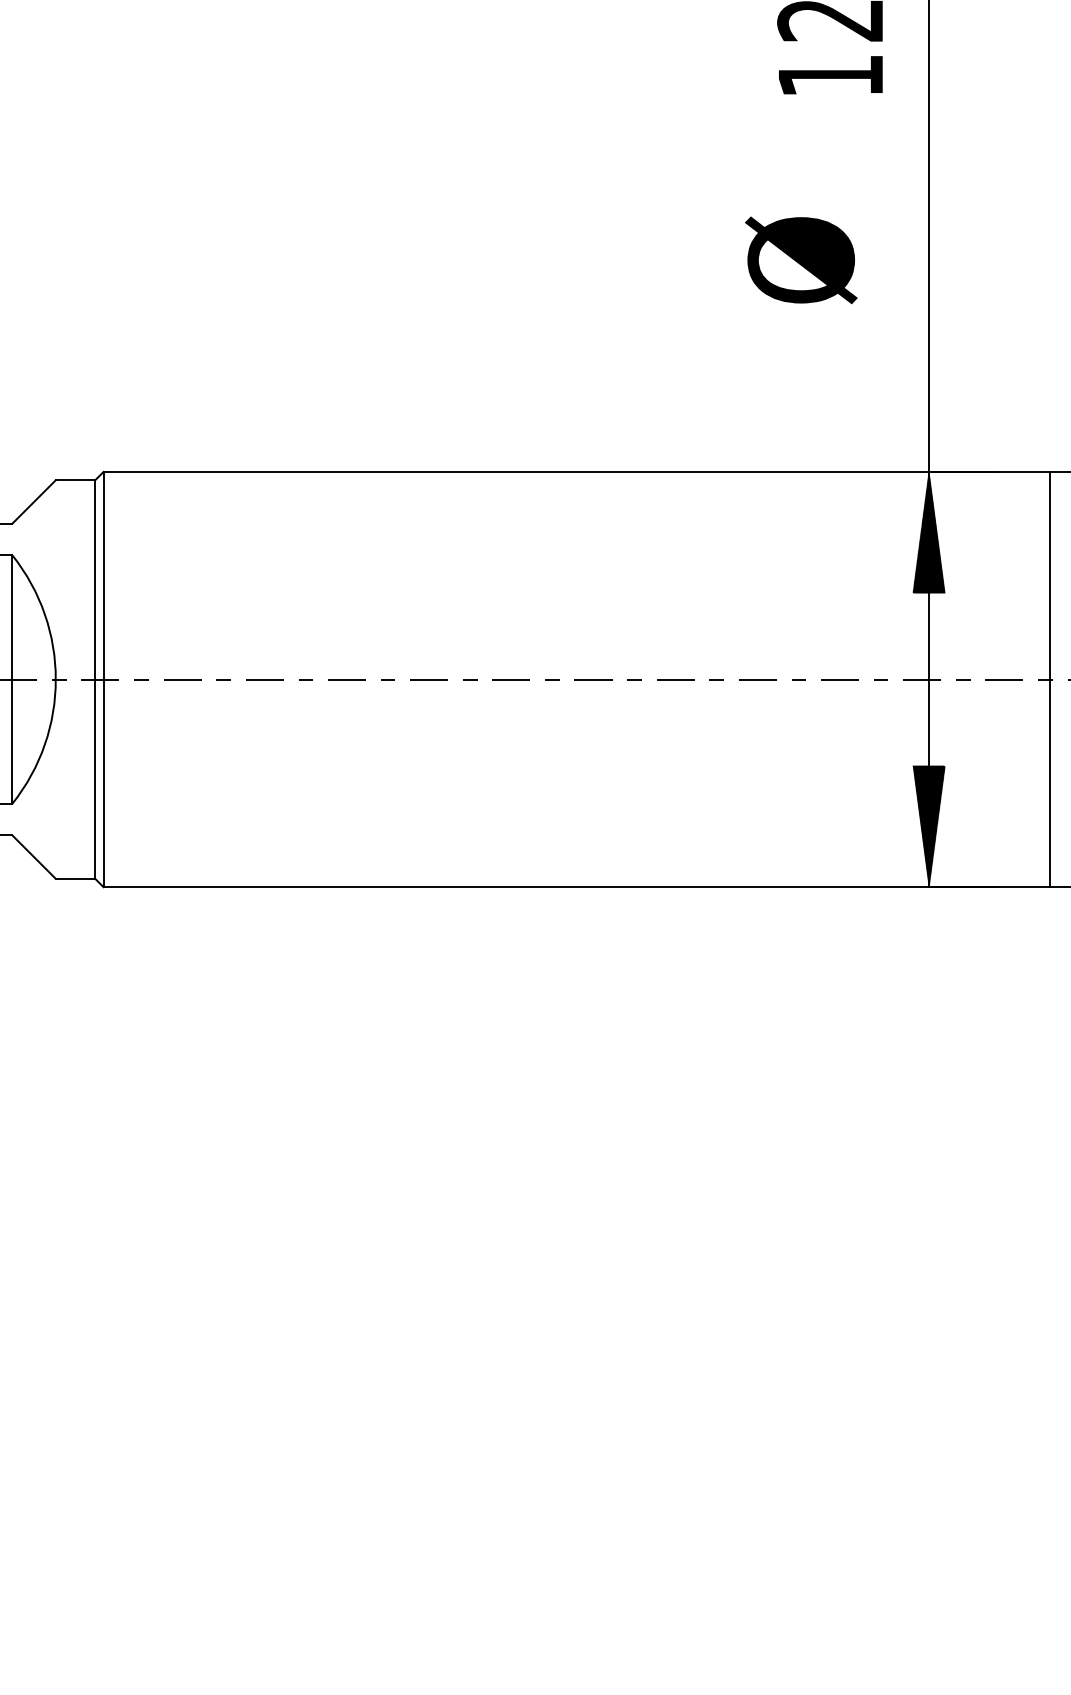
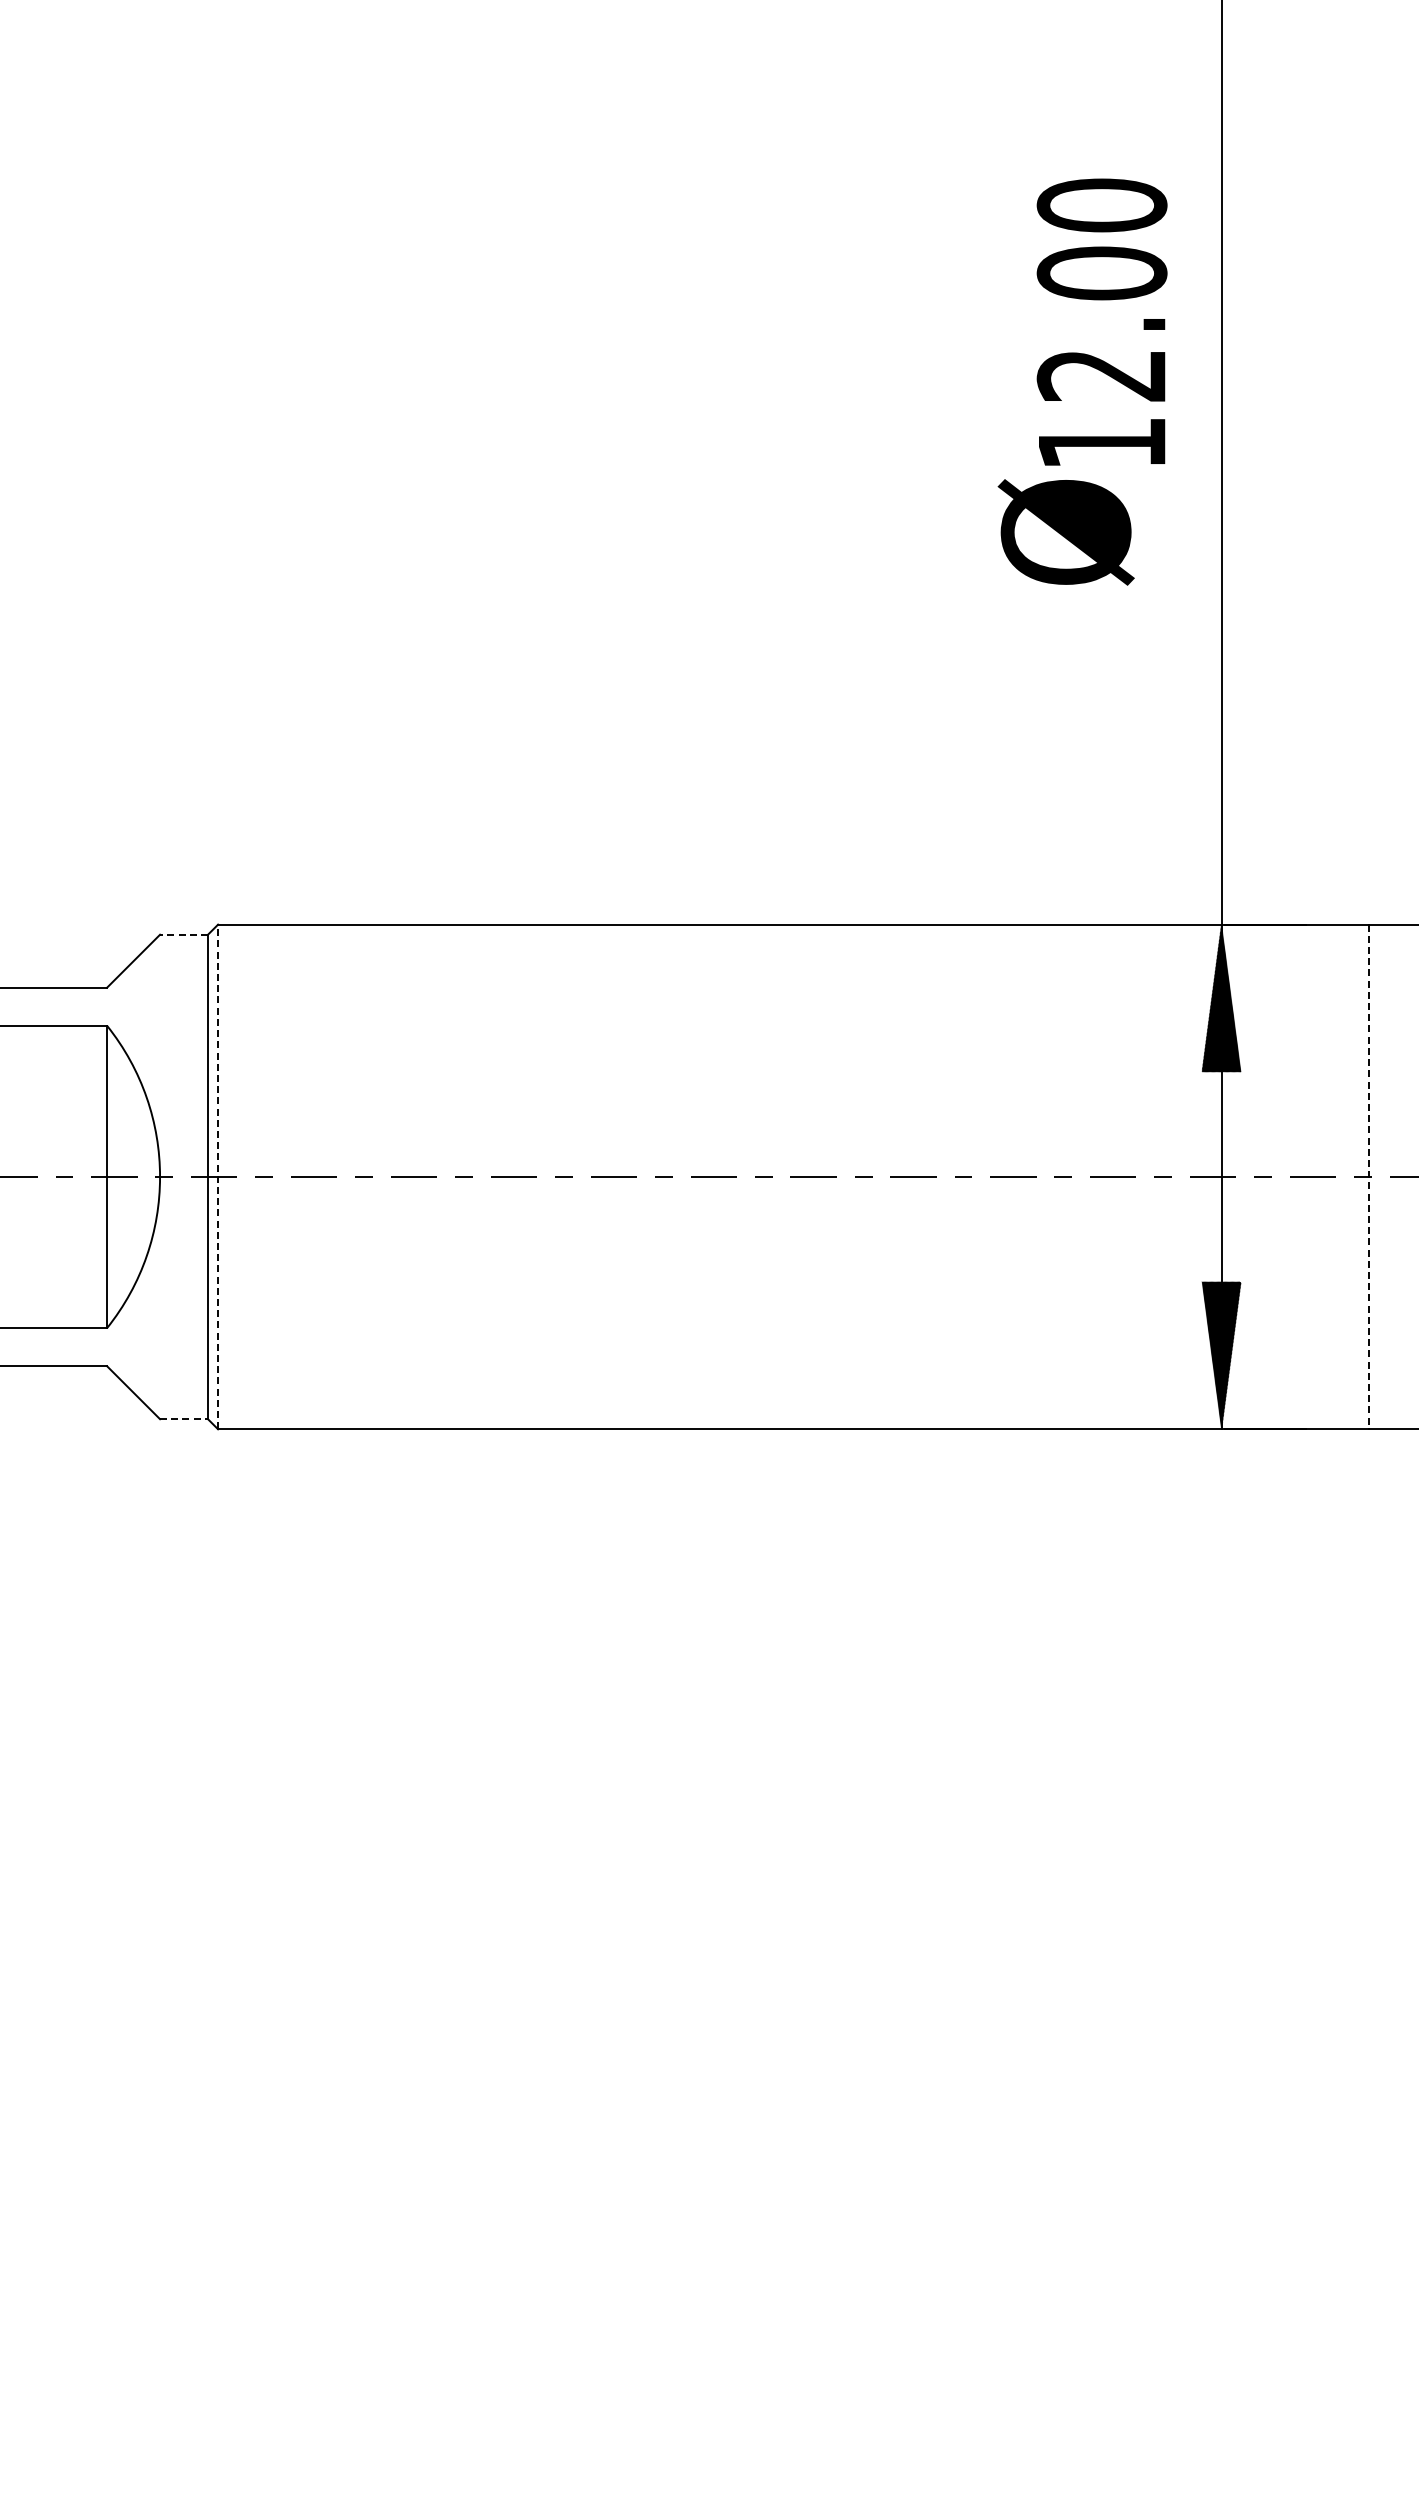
text: (800, 260) -> (1065, 532), moved
line: (75, 480) -> (184, 934), solid -> dashed
line: (103, 679) -> (218, 1176), solid -> dashed
line: (1049, 679) -> (1368, 1177), solid -> dashed
line: (75, 879) -> (184, 1419), solid -> dashed

